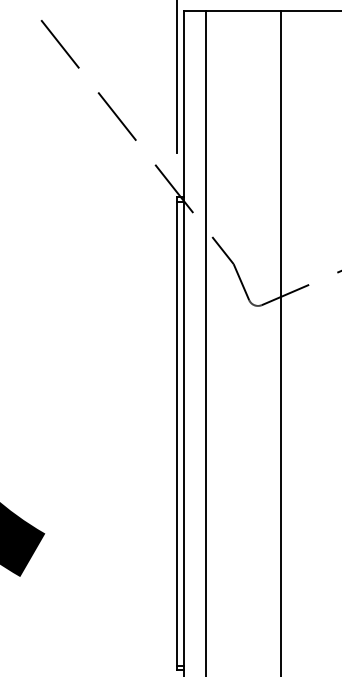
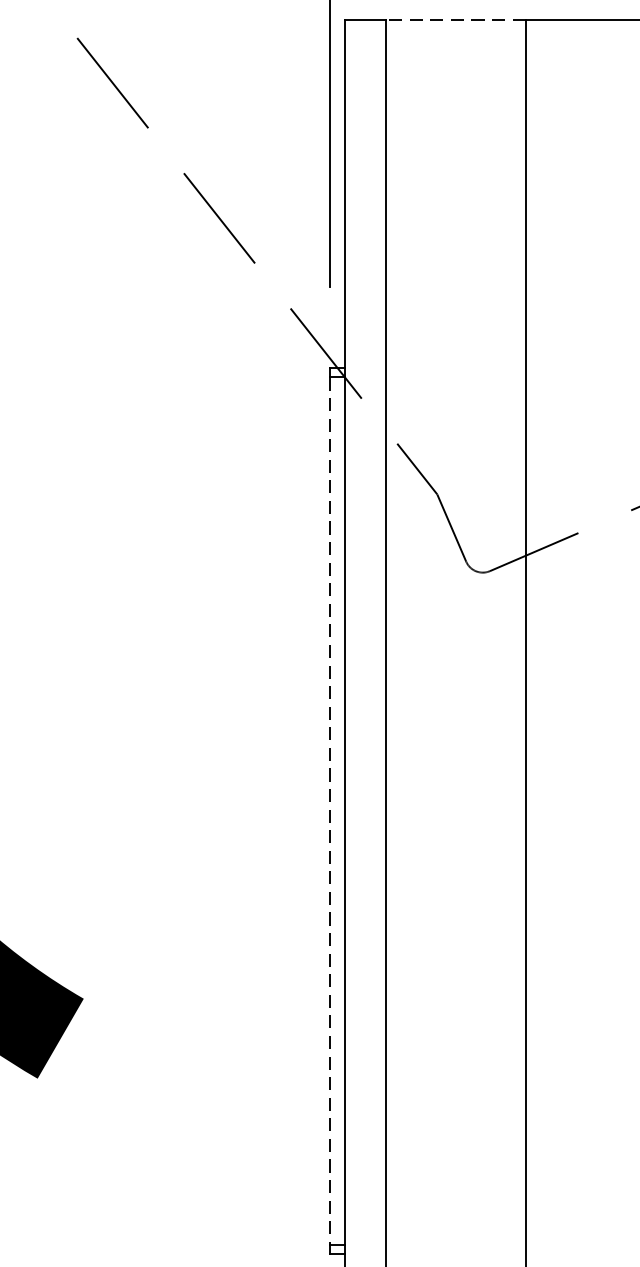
line: (243, 10) -> (455, 19), solid -> dashed
line: (176, 433) -> (330, 811), solid -> dashed

